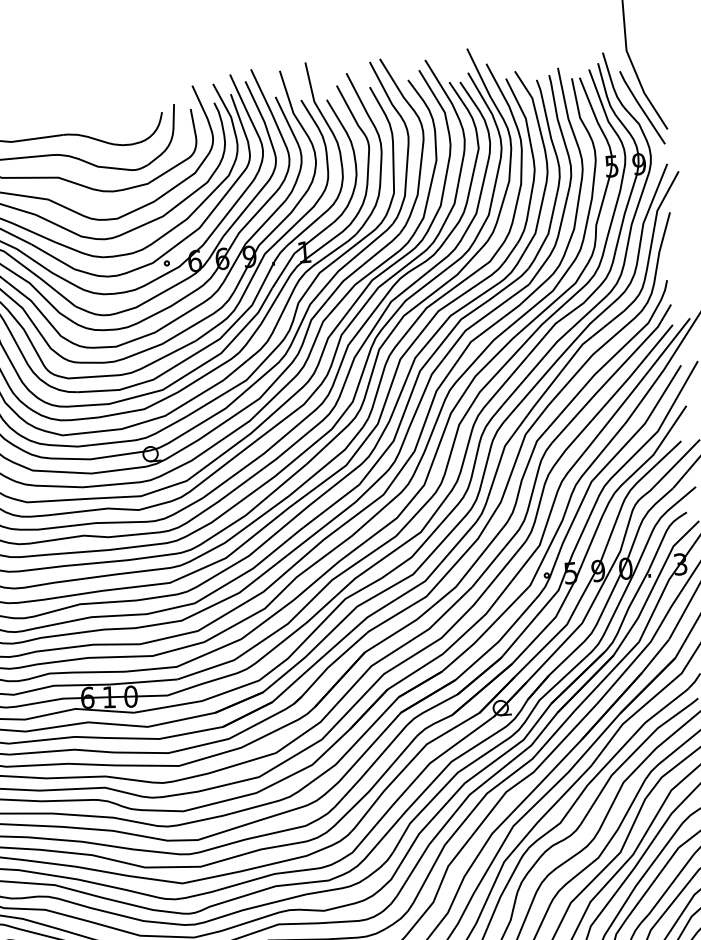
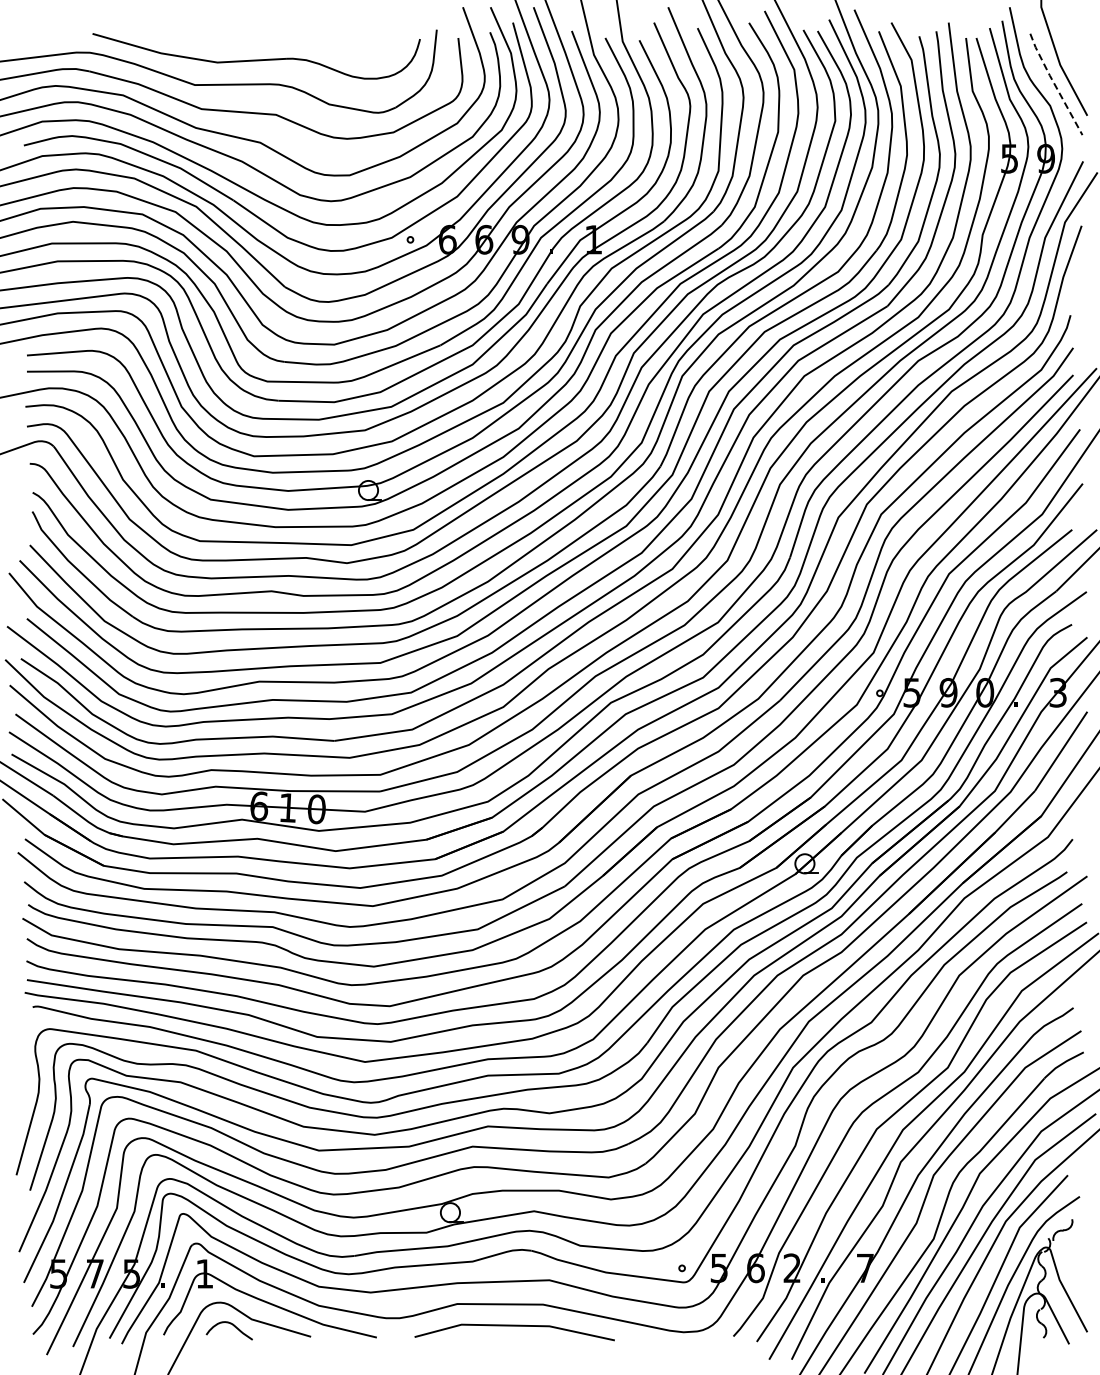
line: (641, 107) -> (1054, 84), solid -> dashed

